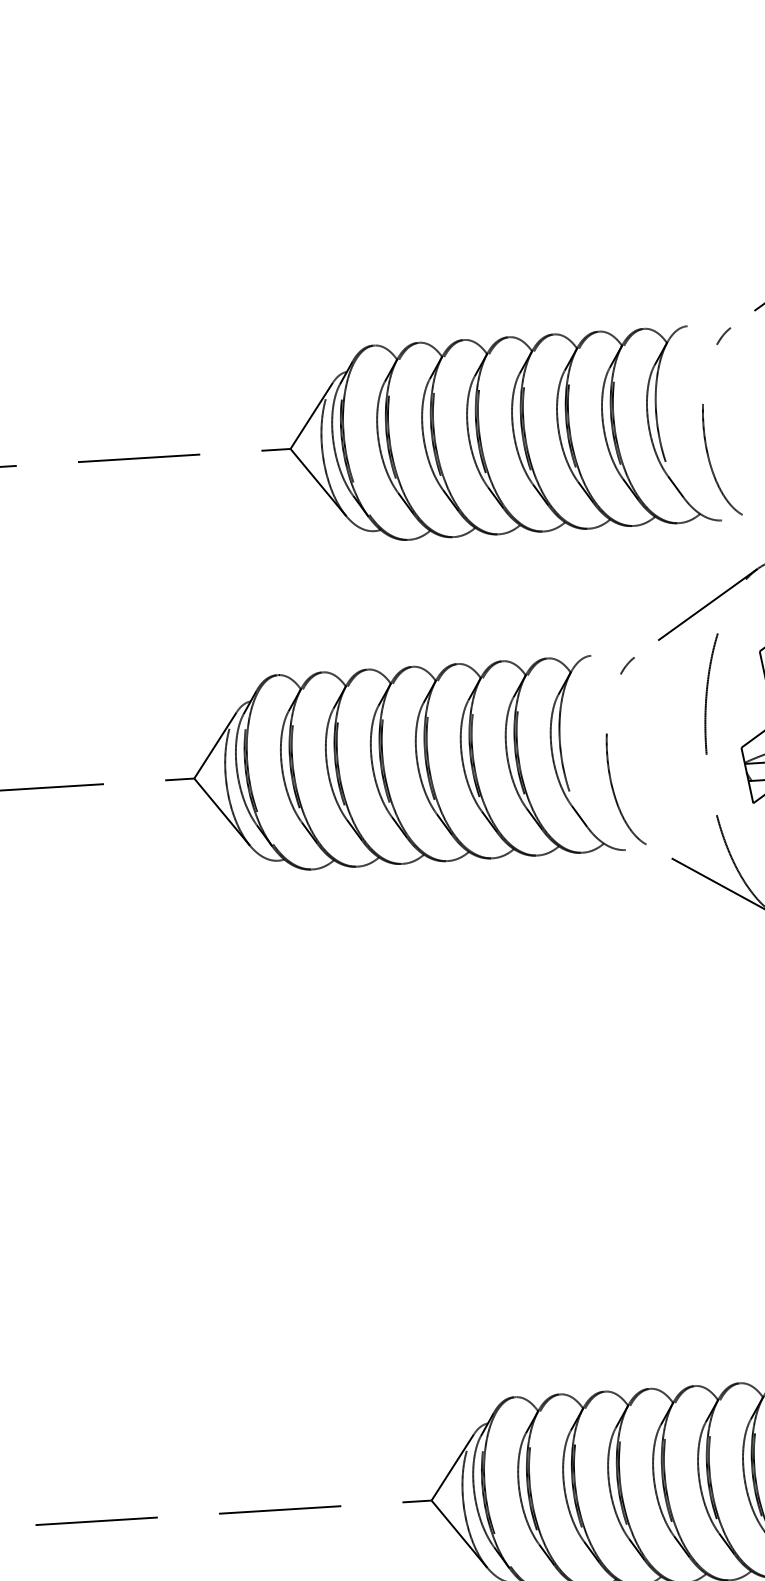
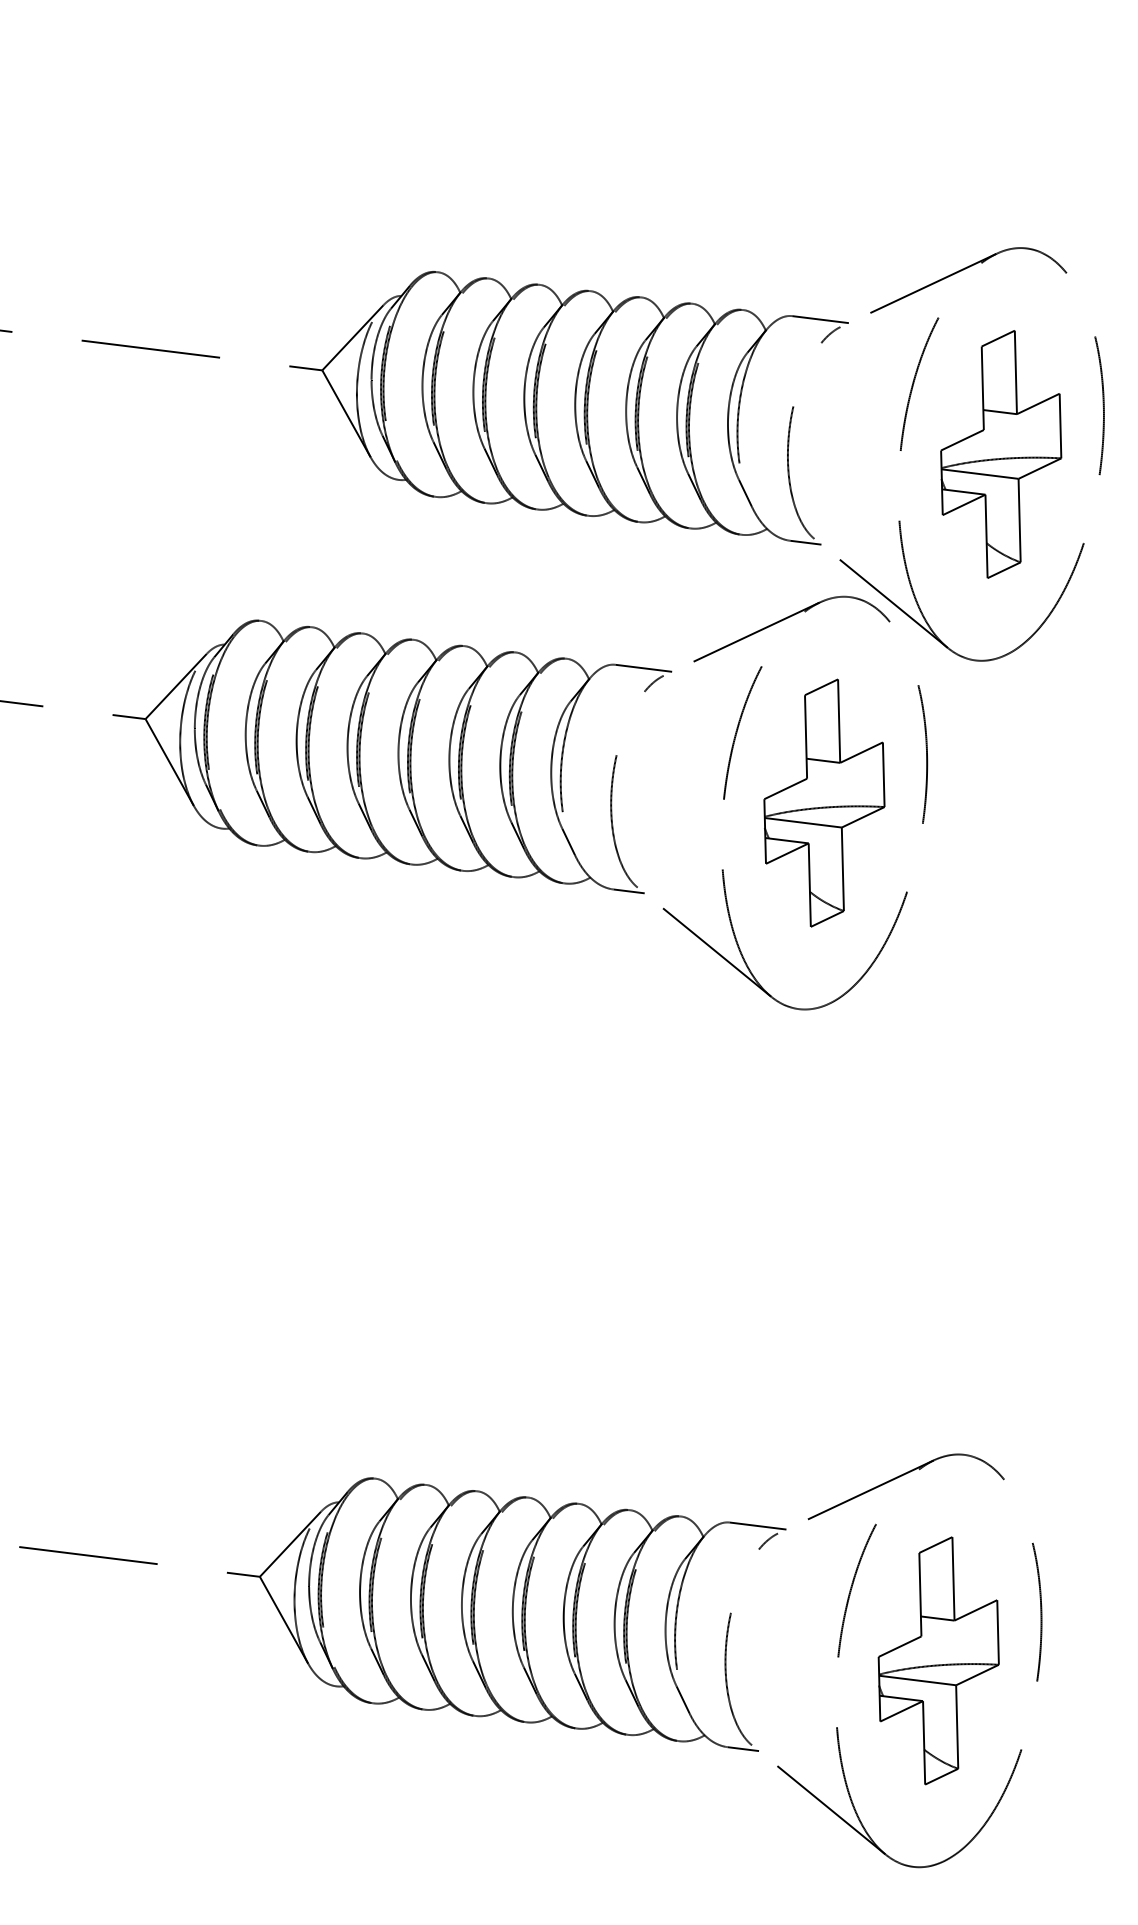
line: (712, 324) -> (820, 319), added
line: (735, 519) -> (805, 542), added
line: (615, 653) -> (643, 667), added
line: (639, 849) -> (628, 891), added

